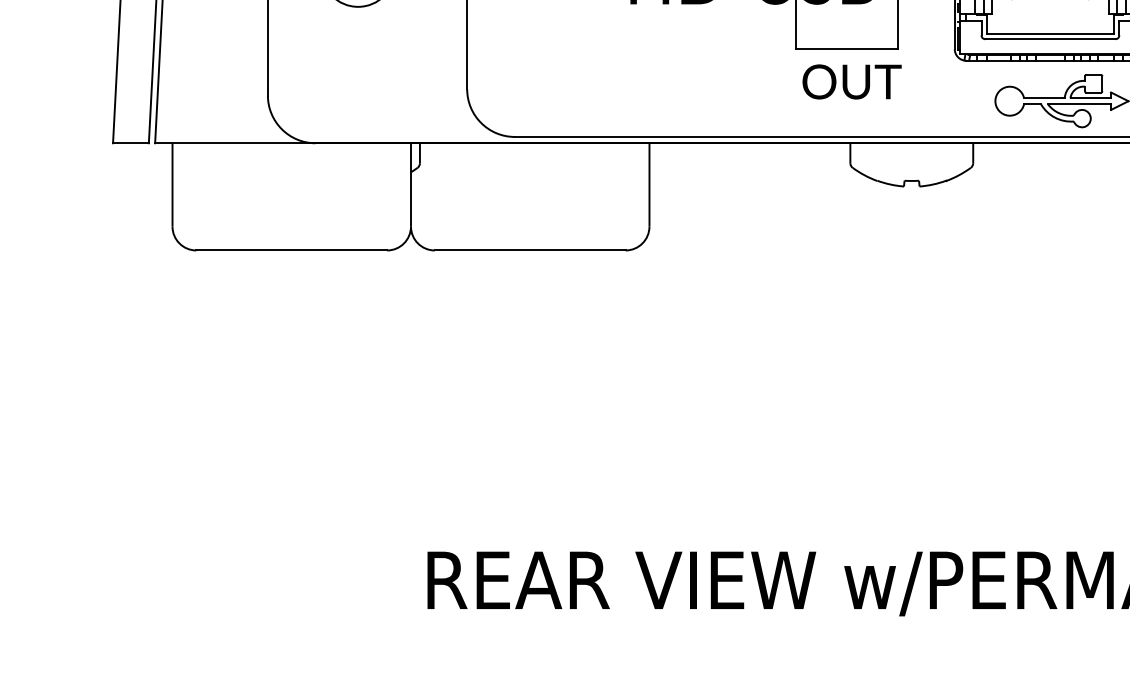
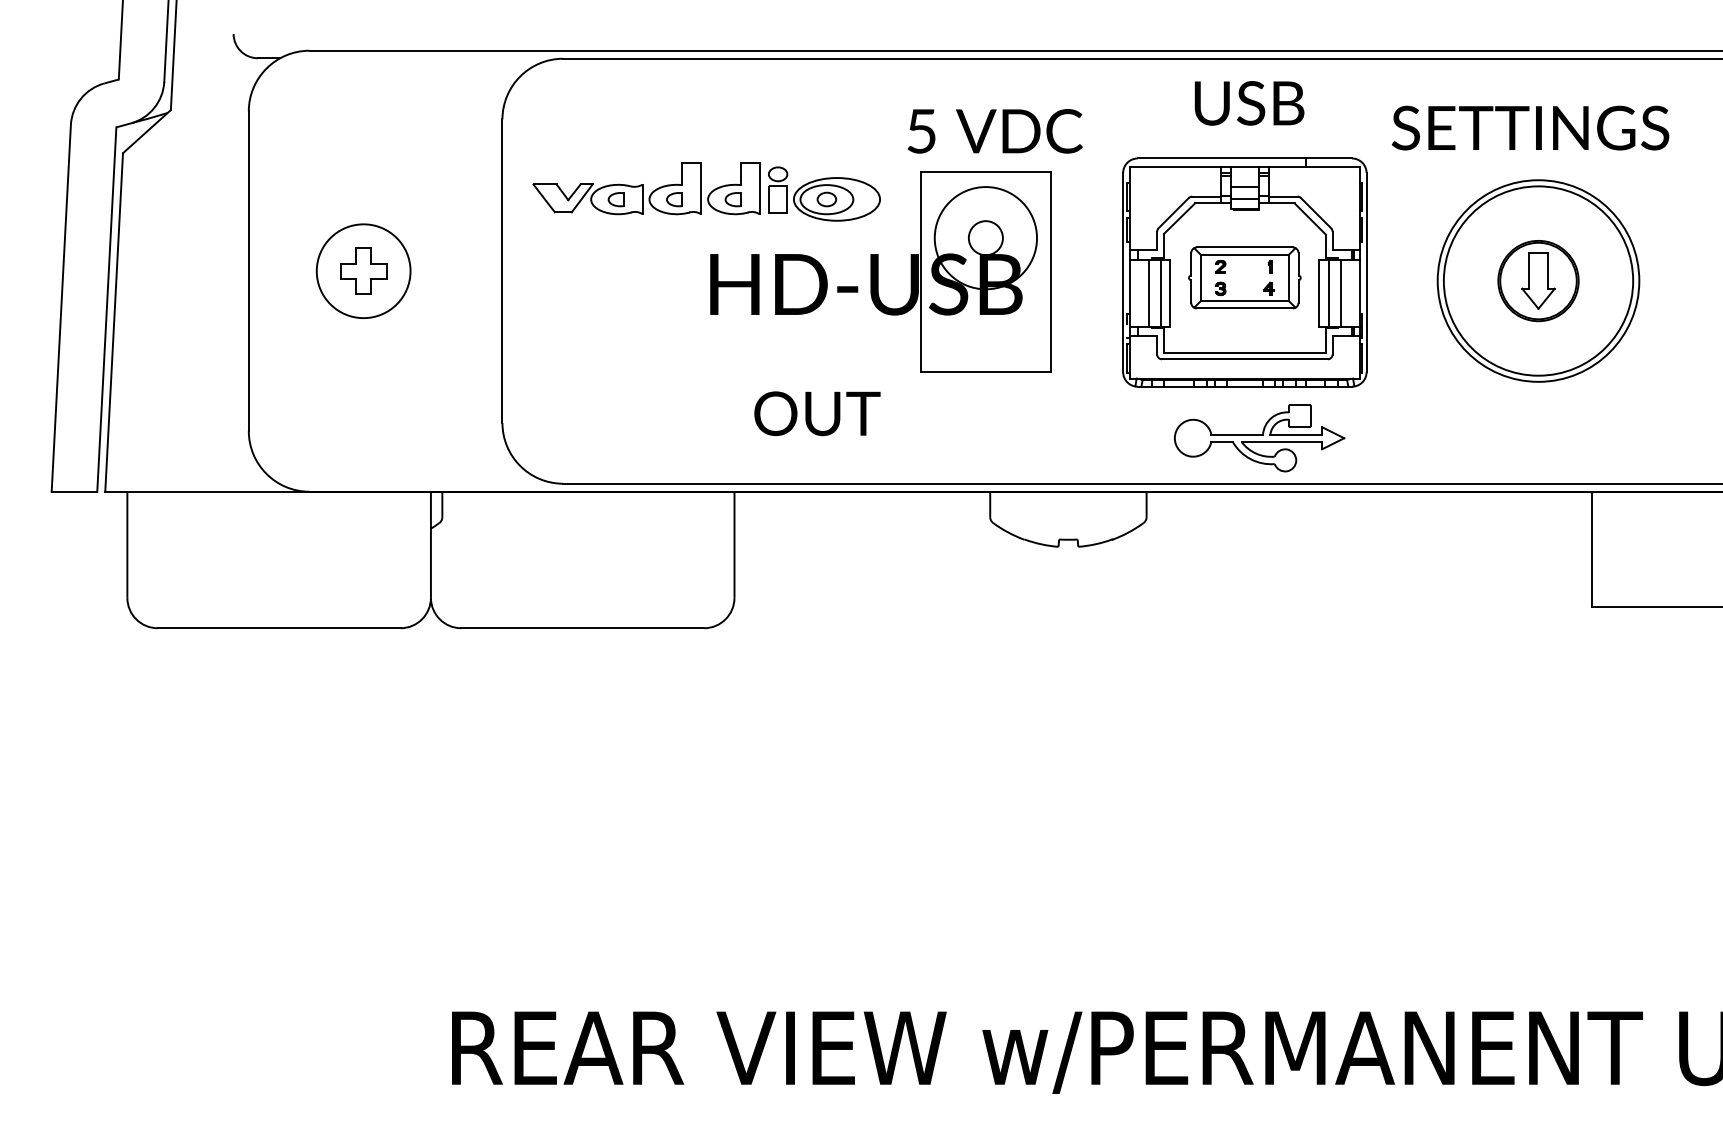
text: (852, 81) -> (817, 413), moved

